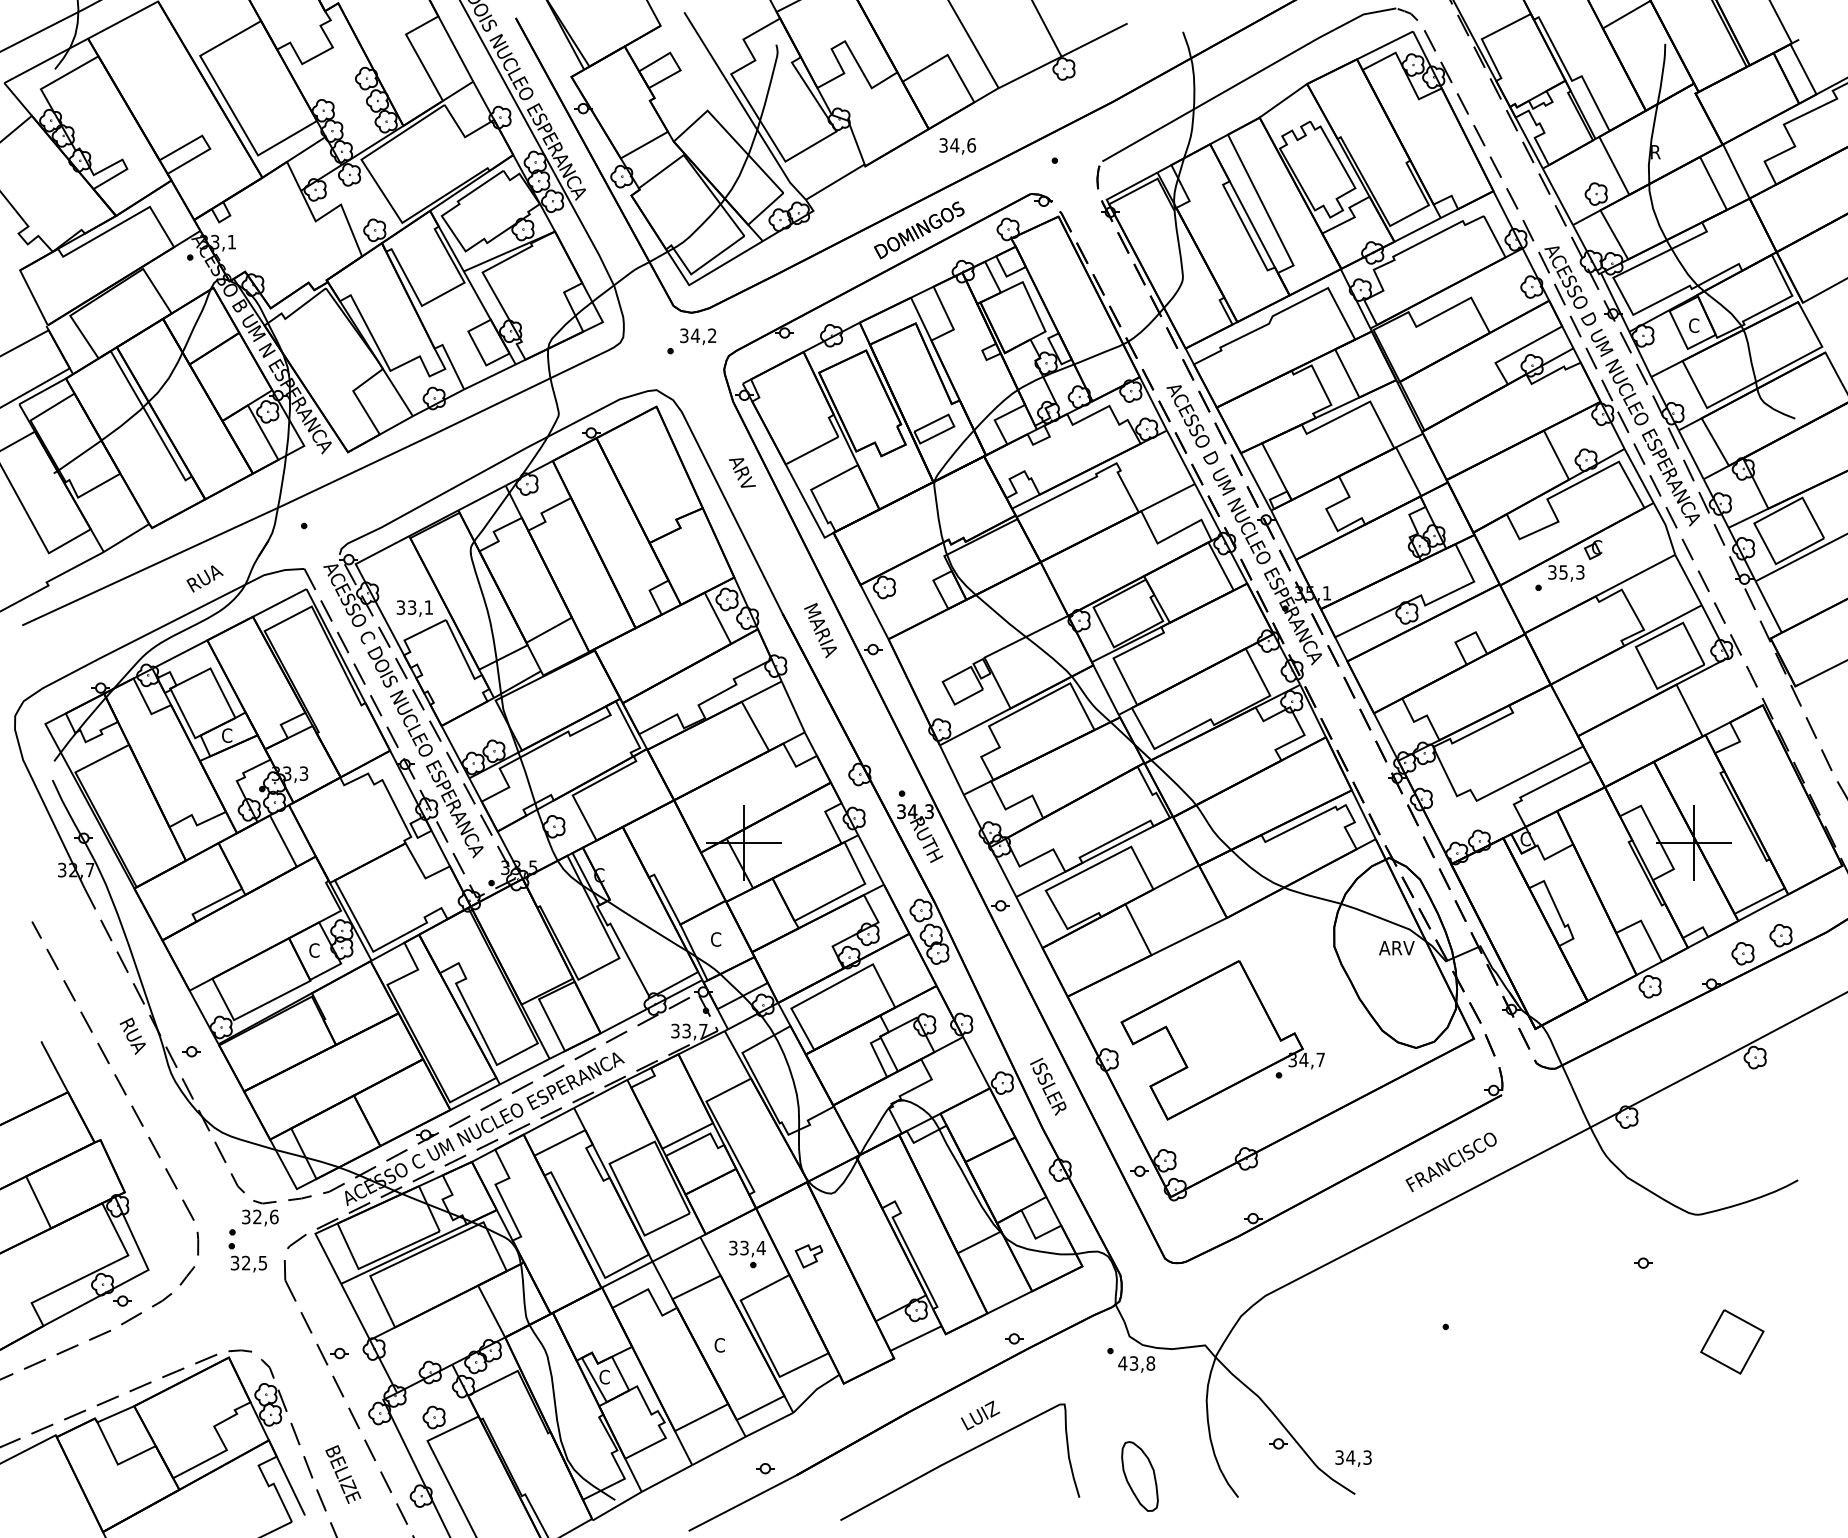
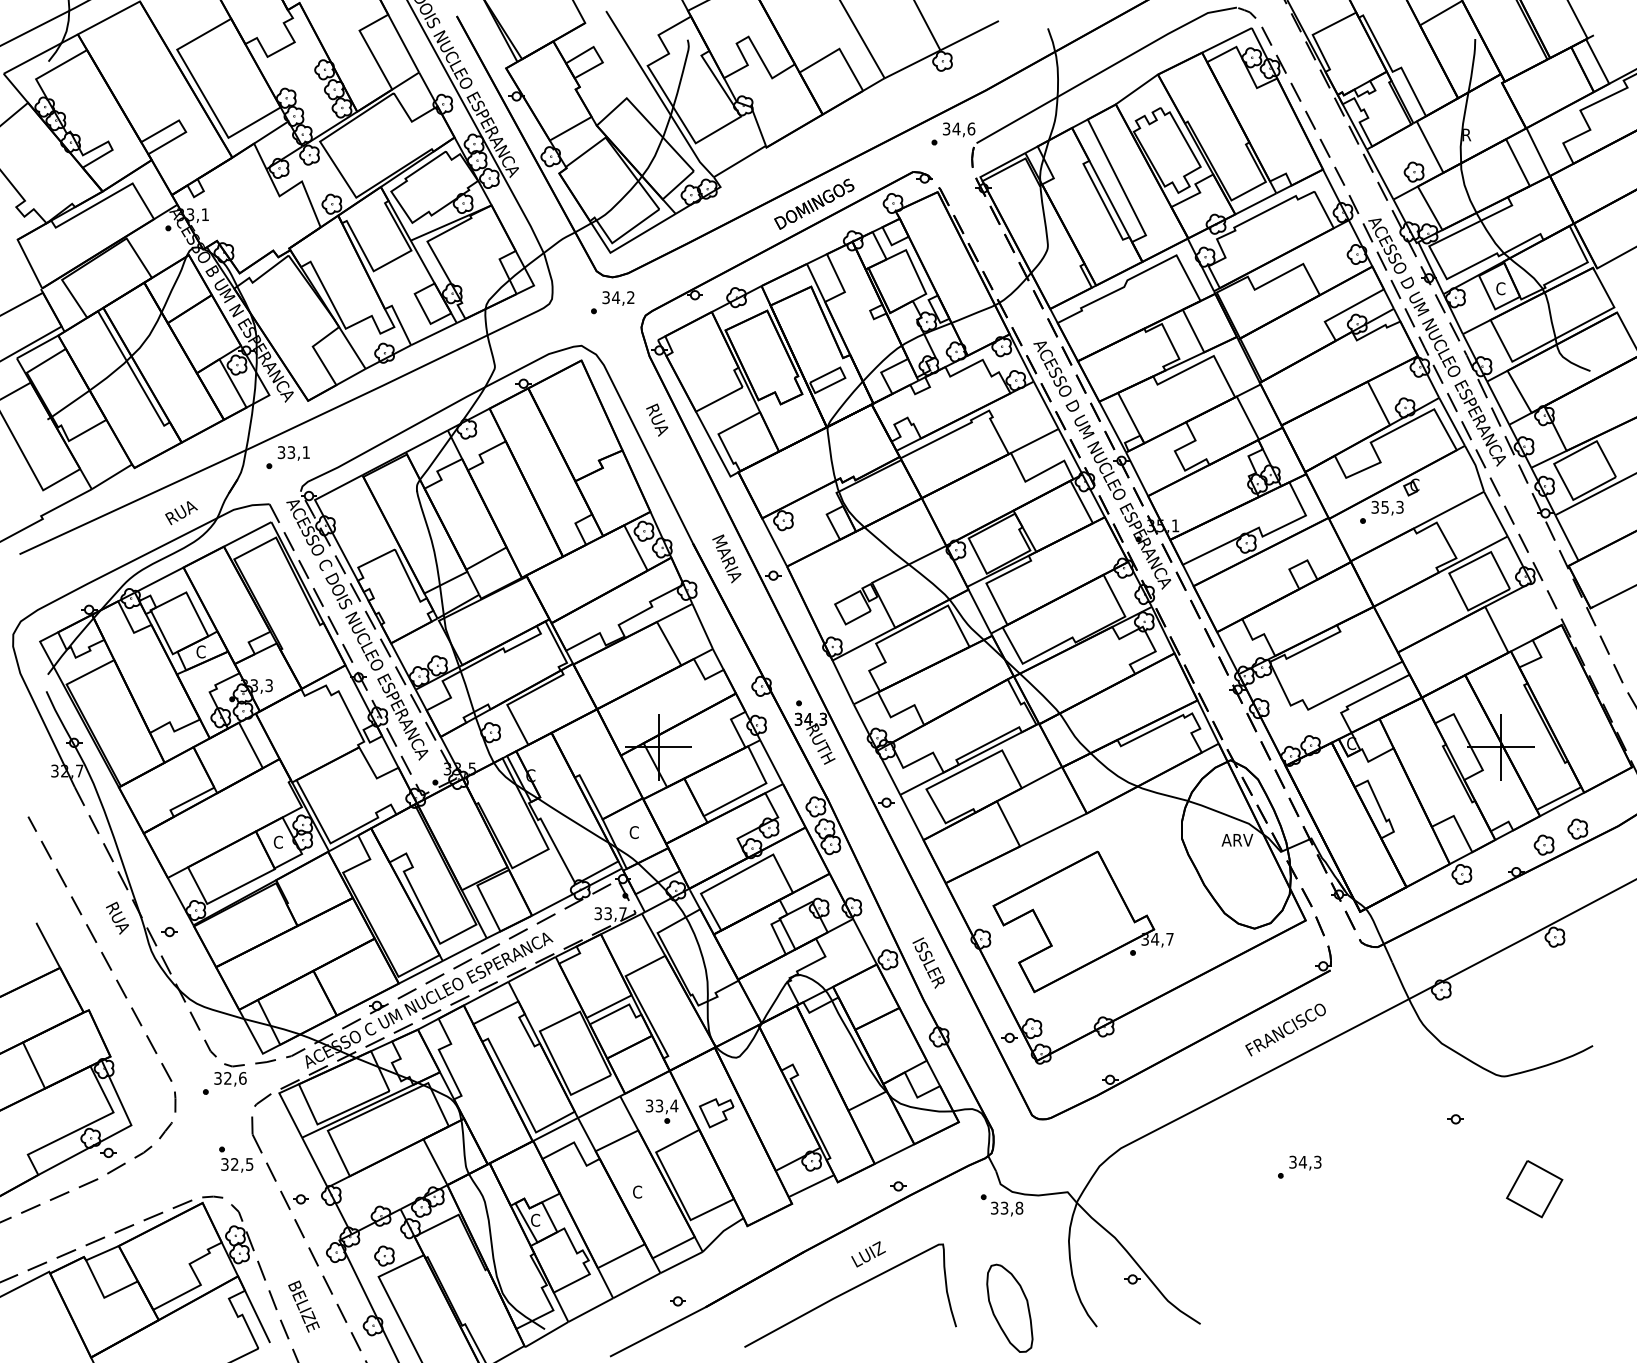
text: (957, 146) -> (958, 129), moved
text: (741, 473) -> (656, 419), ARV -> RUA
text: (414, 608) -> (293, 453), moved
part: (808, 1256) -> (716, 1113), size x1.43
part: (247, 1257) -> (235, 1159), moved
text: (1122, 1363) -> (994, 1208), 43,8 -> 33,8
text: (1353, 1458) -> (1305, 1163), moved
part: (1139, 1476) -> (1009, 1308), size x1.43

